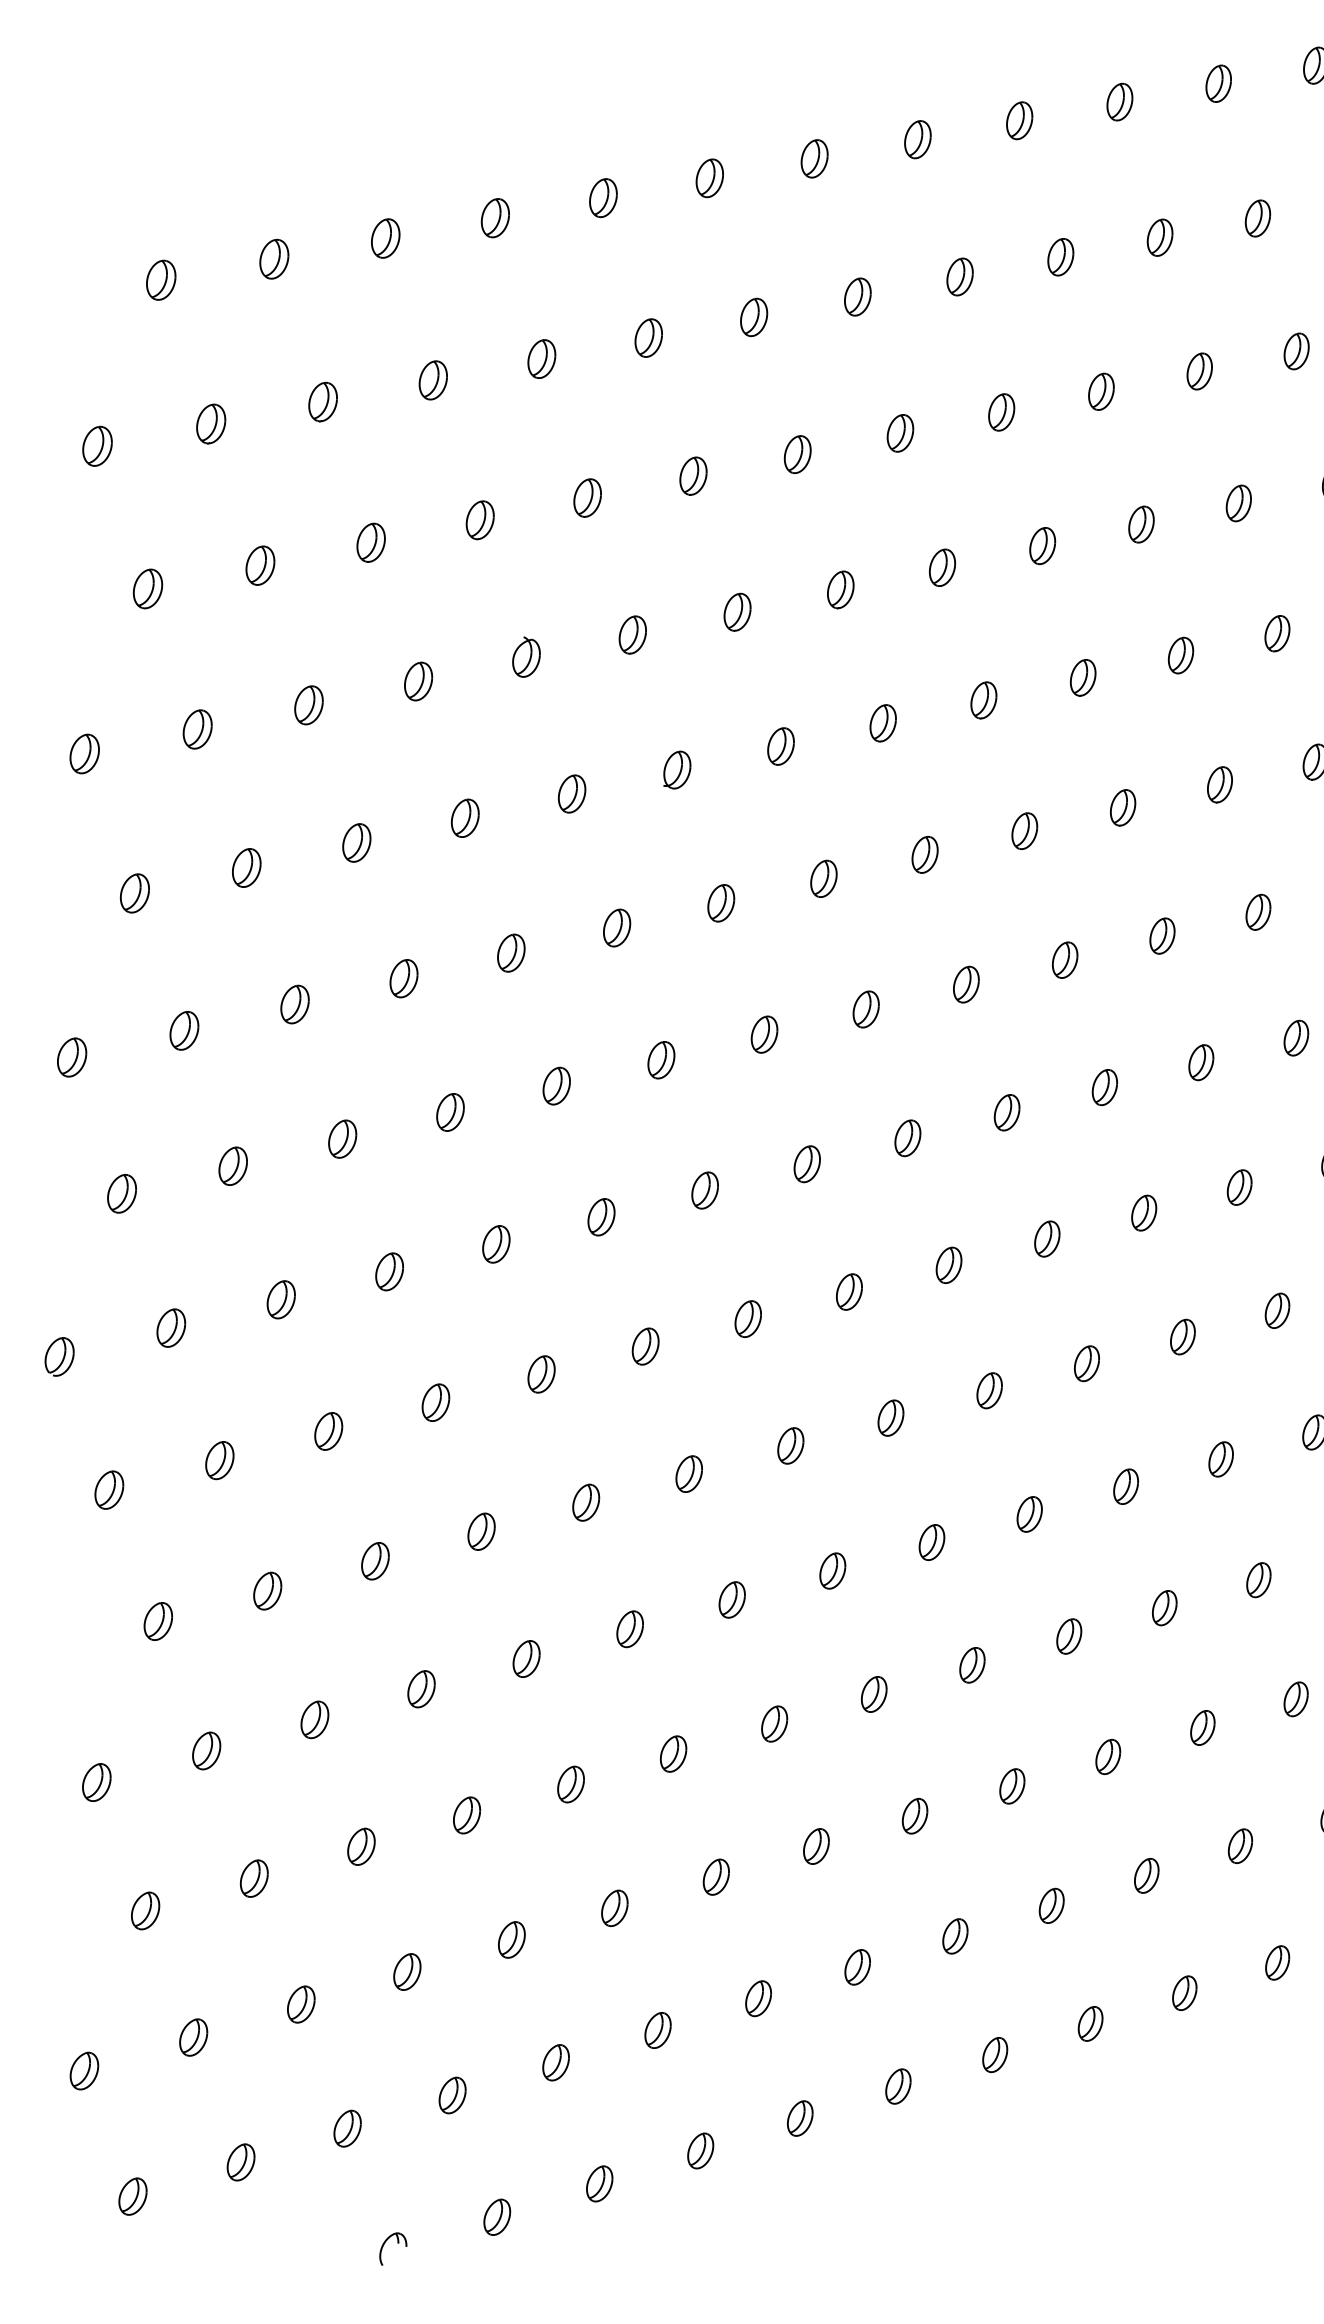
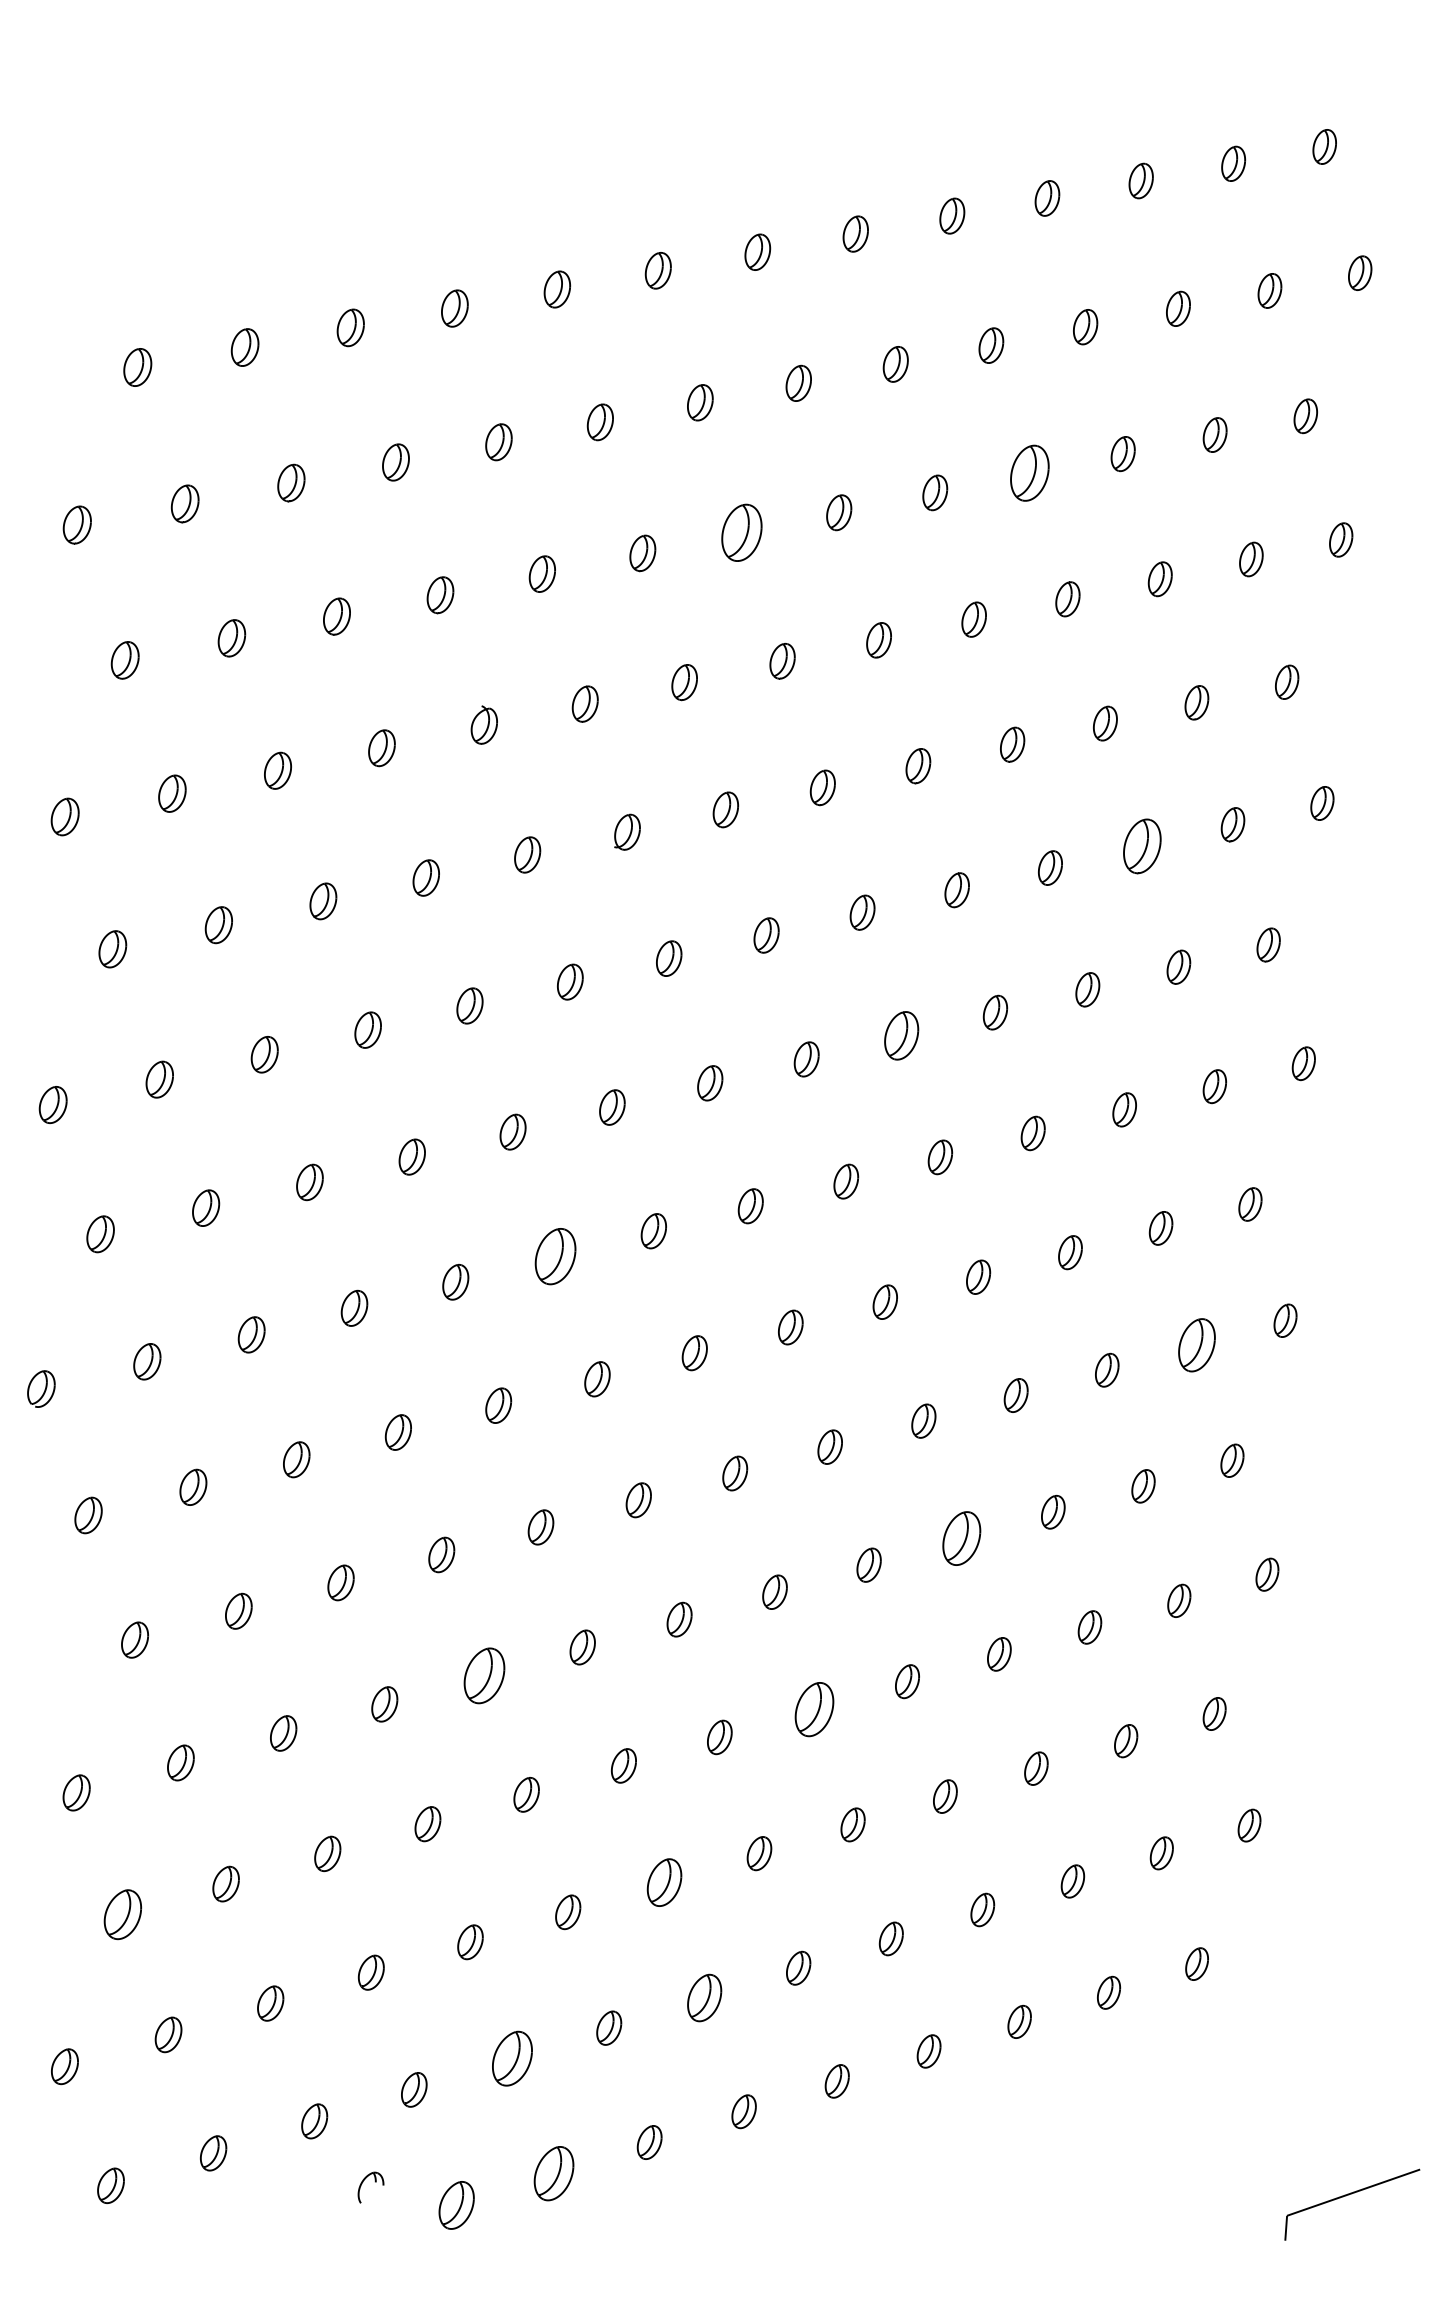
part: (1101, 391) -> (1029, 473), size x1.6
part: (797, 454) -> (741, 532), size x1.6
part: (1220, 784) -> (1142, 845), size x1.6
part: (966, 984) -> (901, 1035), size x1.4
part: (601, 1217) -> (555, 1256), size x1.6
part: (1277, 1311) -> (1196, 1345), size x1.6
part: (1029, 1514) -> (961, 1538), size x1.6
part: (526, 1658) -> (484, 1675), size x1.6
part: (873, 1693) -> (813, 1708), size x1.6
part: (716, 1876) -> (664, 1882), size x1.4
part: (145, 1910) -> (122, 1914), size x1.4
part: (758, 1998) -> (704, 1997), size x1.4
part: (556, 2062) -> (512, 2058), size x1.6
part: (599, 2183) -> (553, 2173), size x1.6
part: (497, 2217) -> (456, 2205), size x1.4
part: (398, 2243) -> (375, 2182), moved

